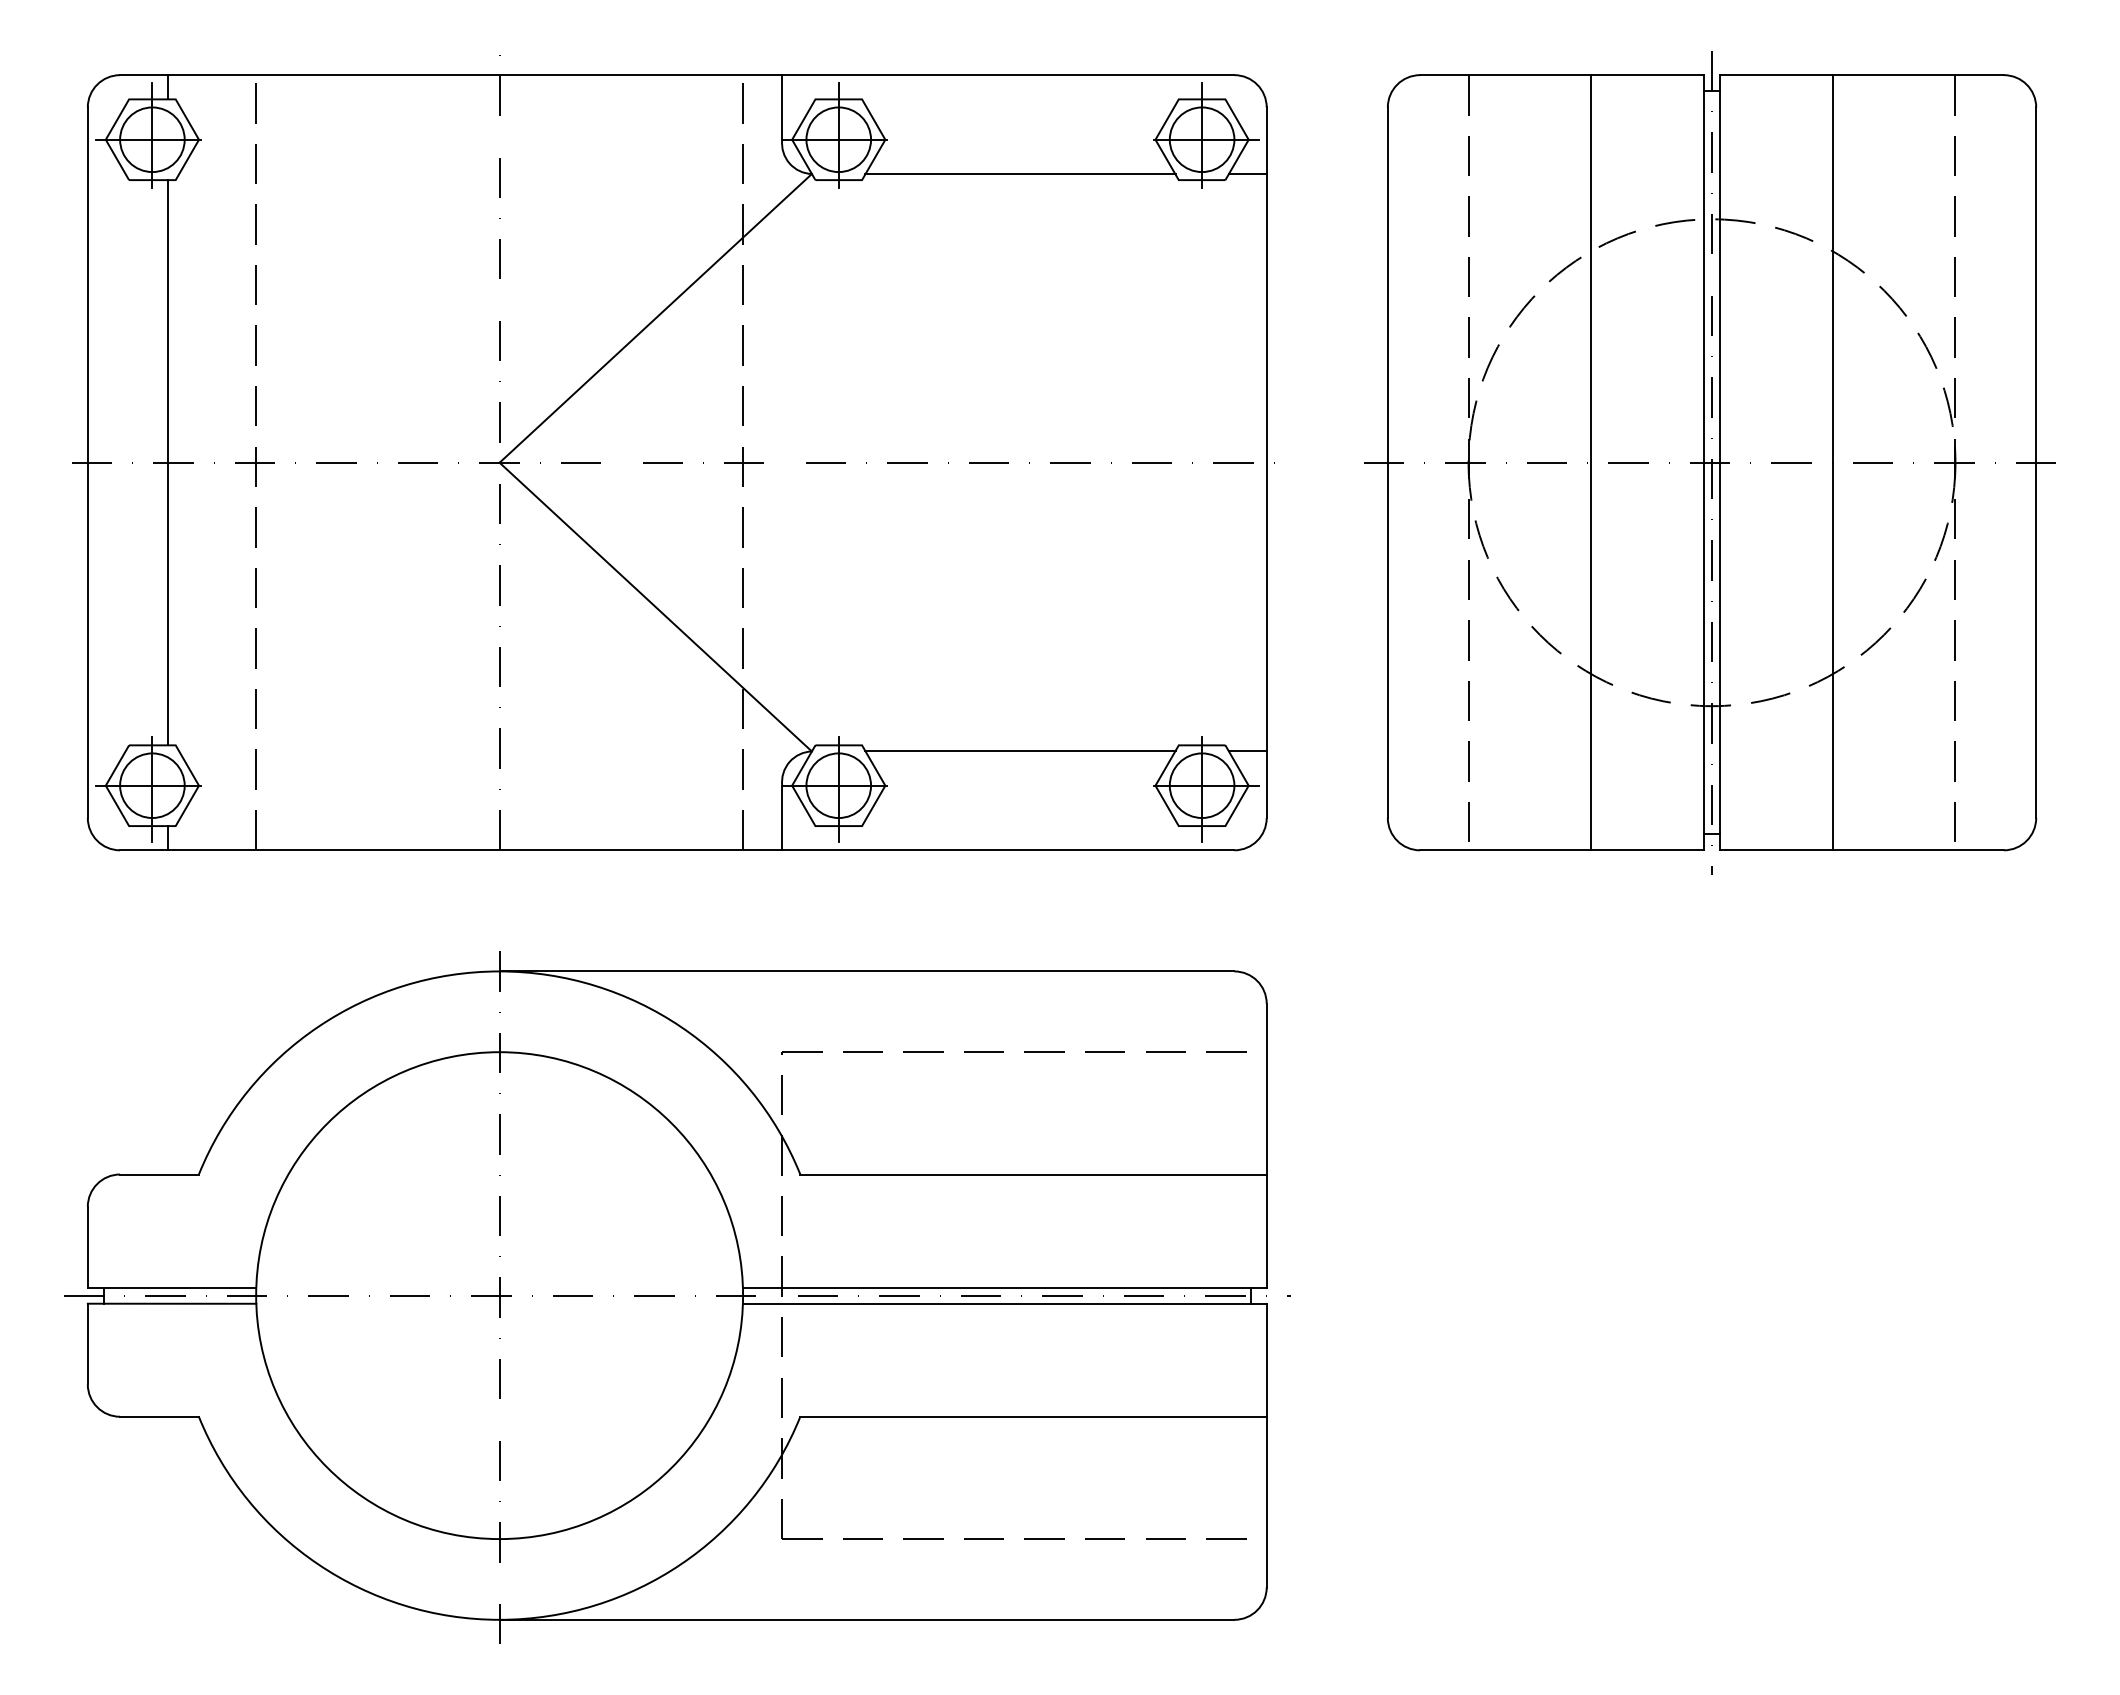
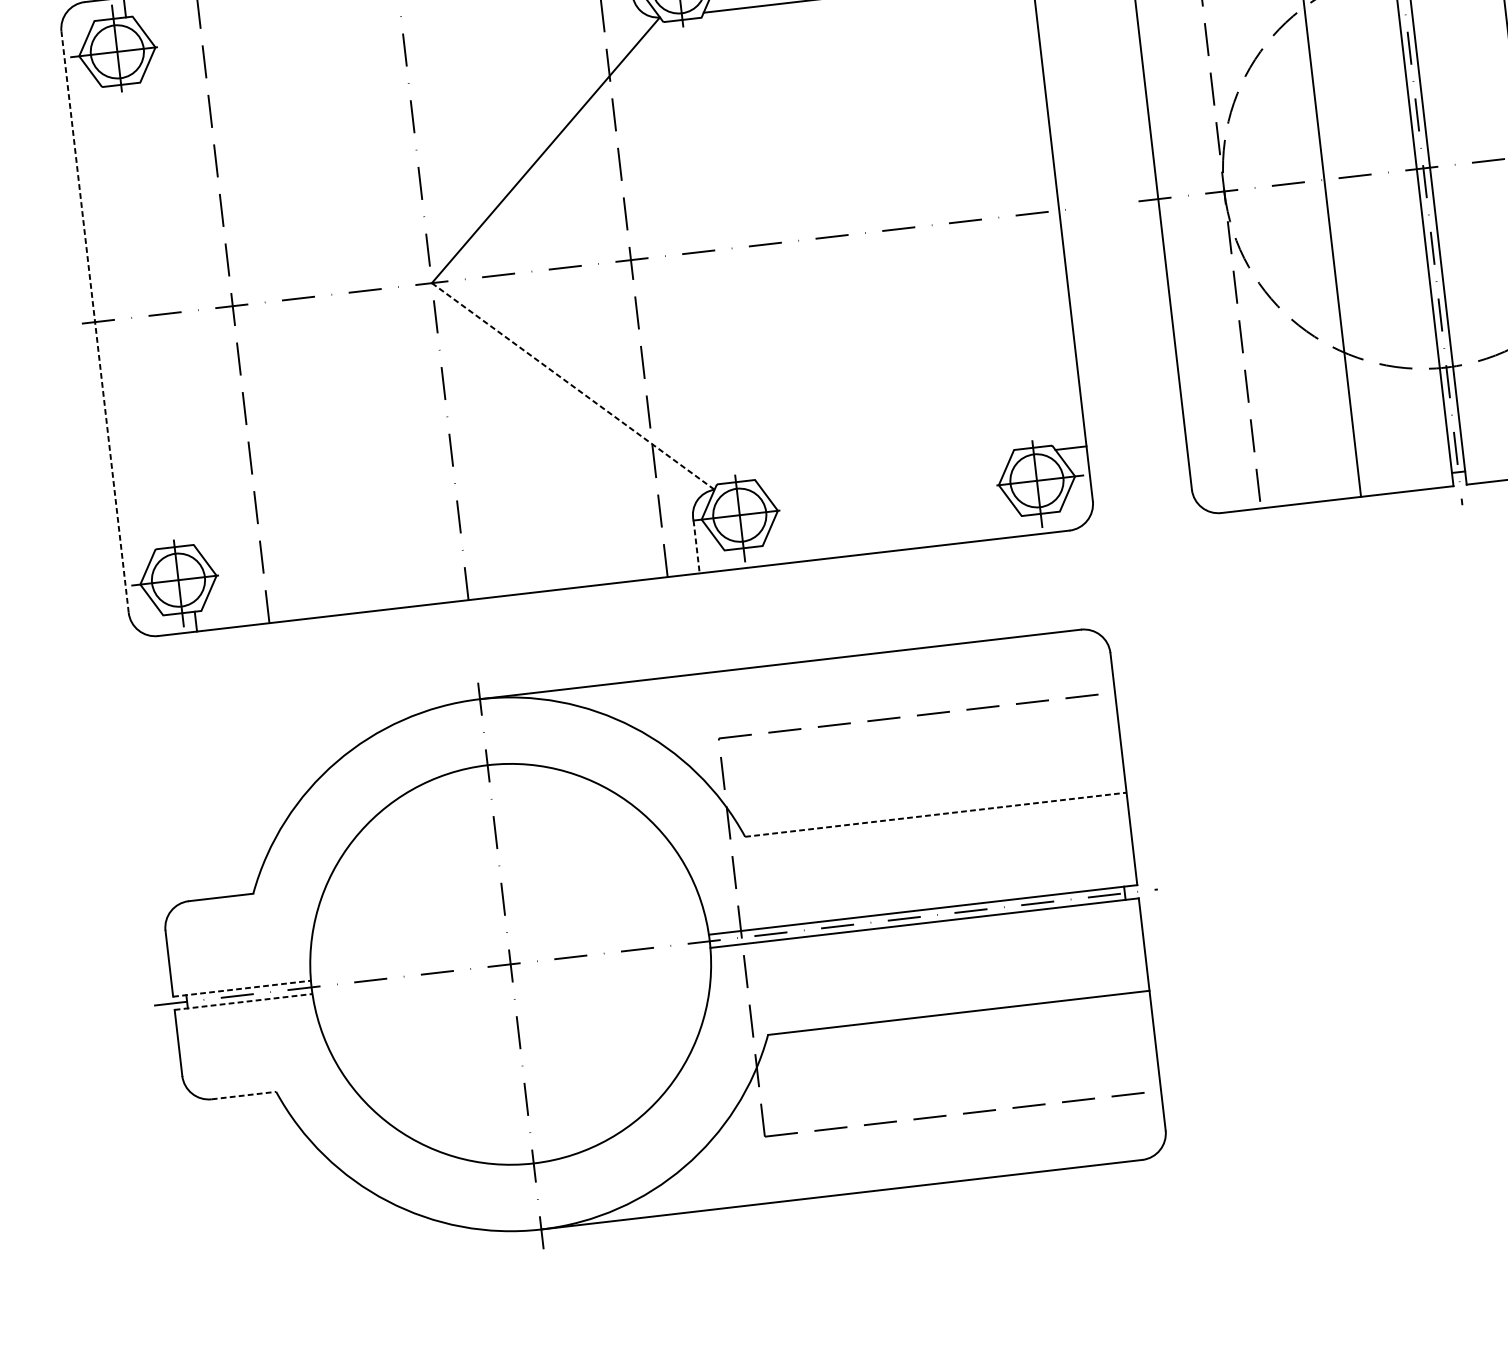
line: (87, 462) -> (94, 321), solid -> dashed
line: (167, 462) -> (160, 314), removed
line: (655, 607) -> (573, 386), solid -> dashed
line: (1020, 751) -> (885, 470), removed
line: (782, 818) -> (696, 547), solid -> dashed
line: (1034, 1174) -> (936, 814), solid -> dashed
line: (172, 1287) -> (242, 988), solid -> dashed
line: (172, 1303) -> (243, 1001), solid -> dashed
line: (160, 1416) -> (244, 1095), solid -> dashed

